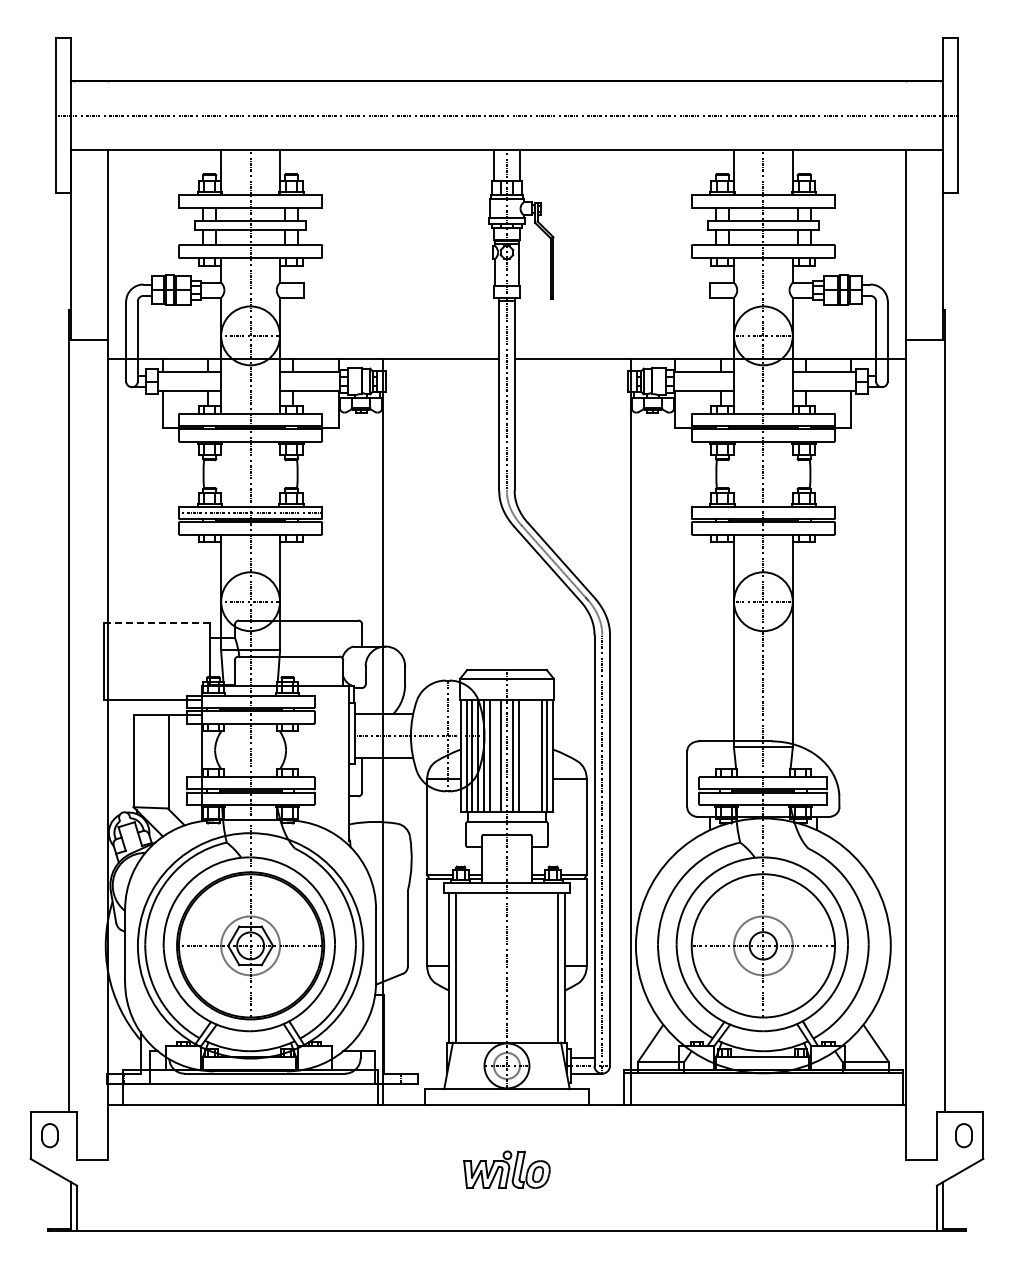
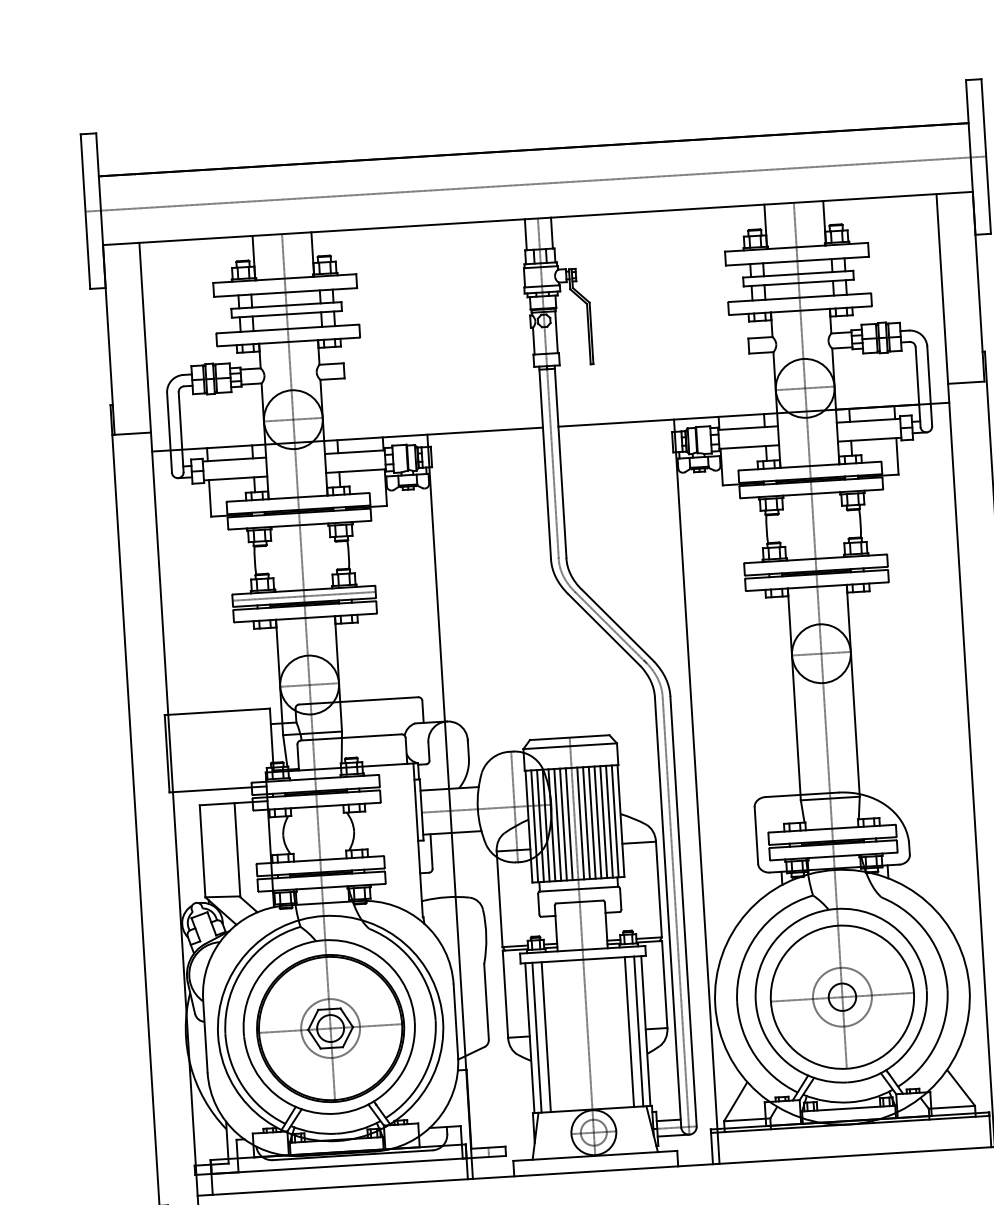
line: (156, 622) -> (216, 711), dashed -> solid
line: (495, 756) -> (563, 824), added
line: (524, 756) -> (592, 822), added
line: (530, 756) -> (598, 822), added
line: (535, 756) -> (603, 822), added
line: (465, 967) -> (546, 1037), added
line: (548, 967) -> (629, 1031), added

